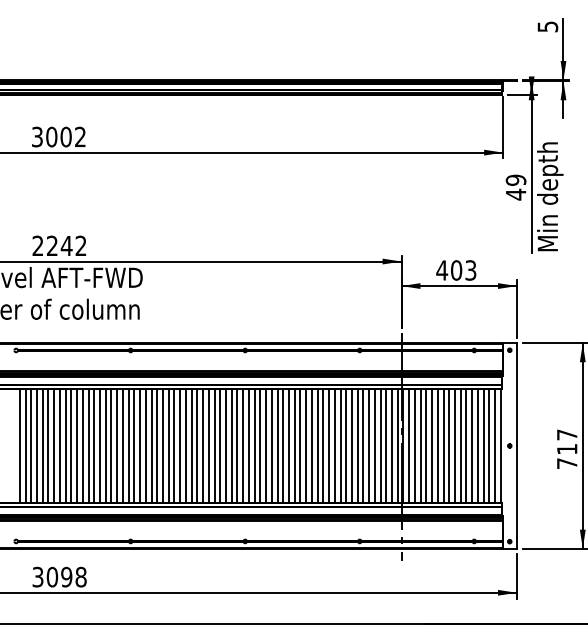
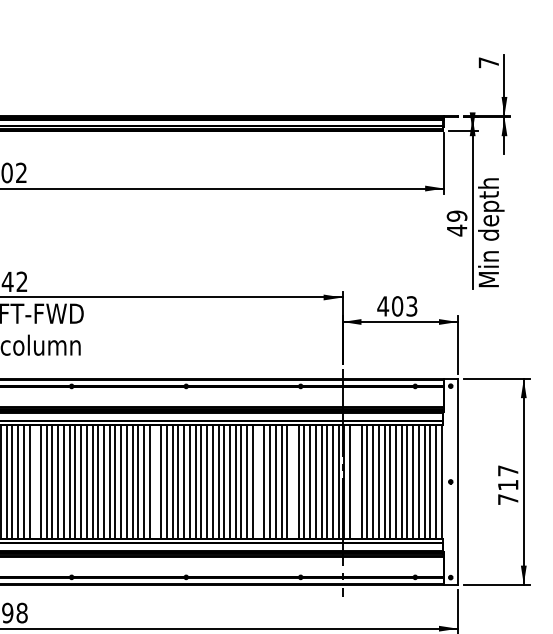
text: (547, 26) -> (488, 62), 5 -> 7
line: (94, 445) -> (35, 481), removed
line: (214, 445) -> (155, 481), removed
line: (317, 445) -> (258, 481), removed
line: (351, 445) -> (292, 481), removed
line: (414, 445) -> (355, 481), removed

